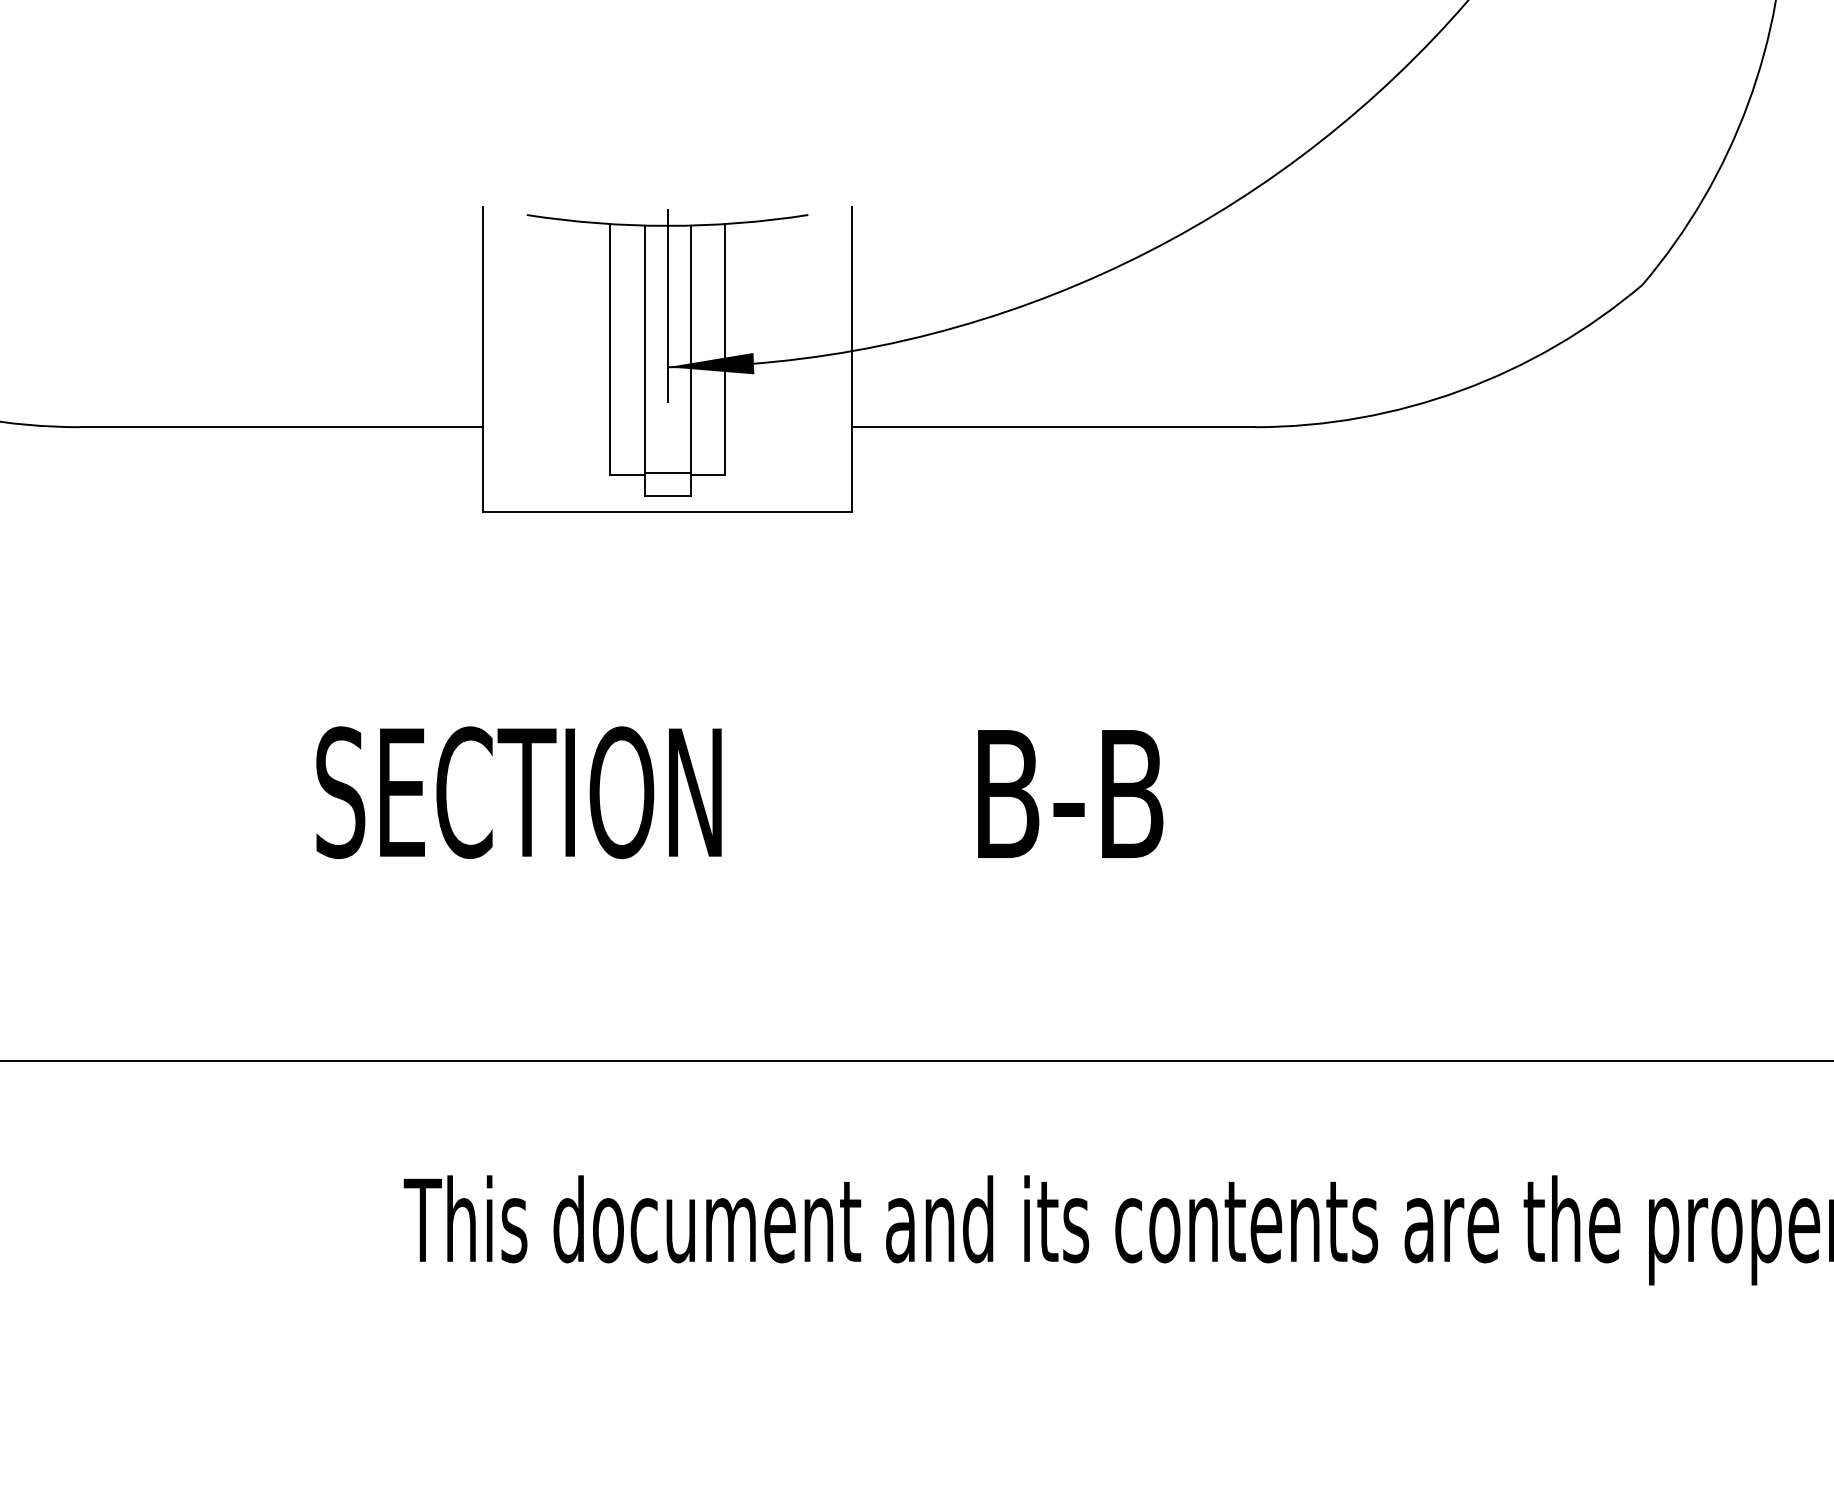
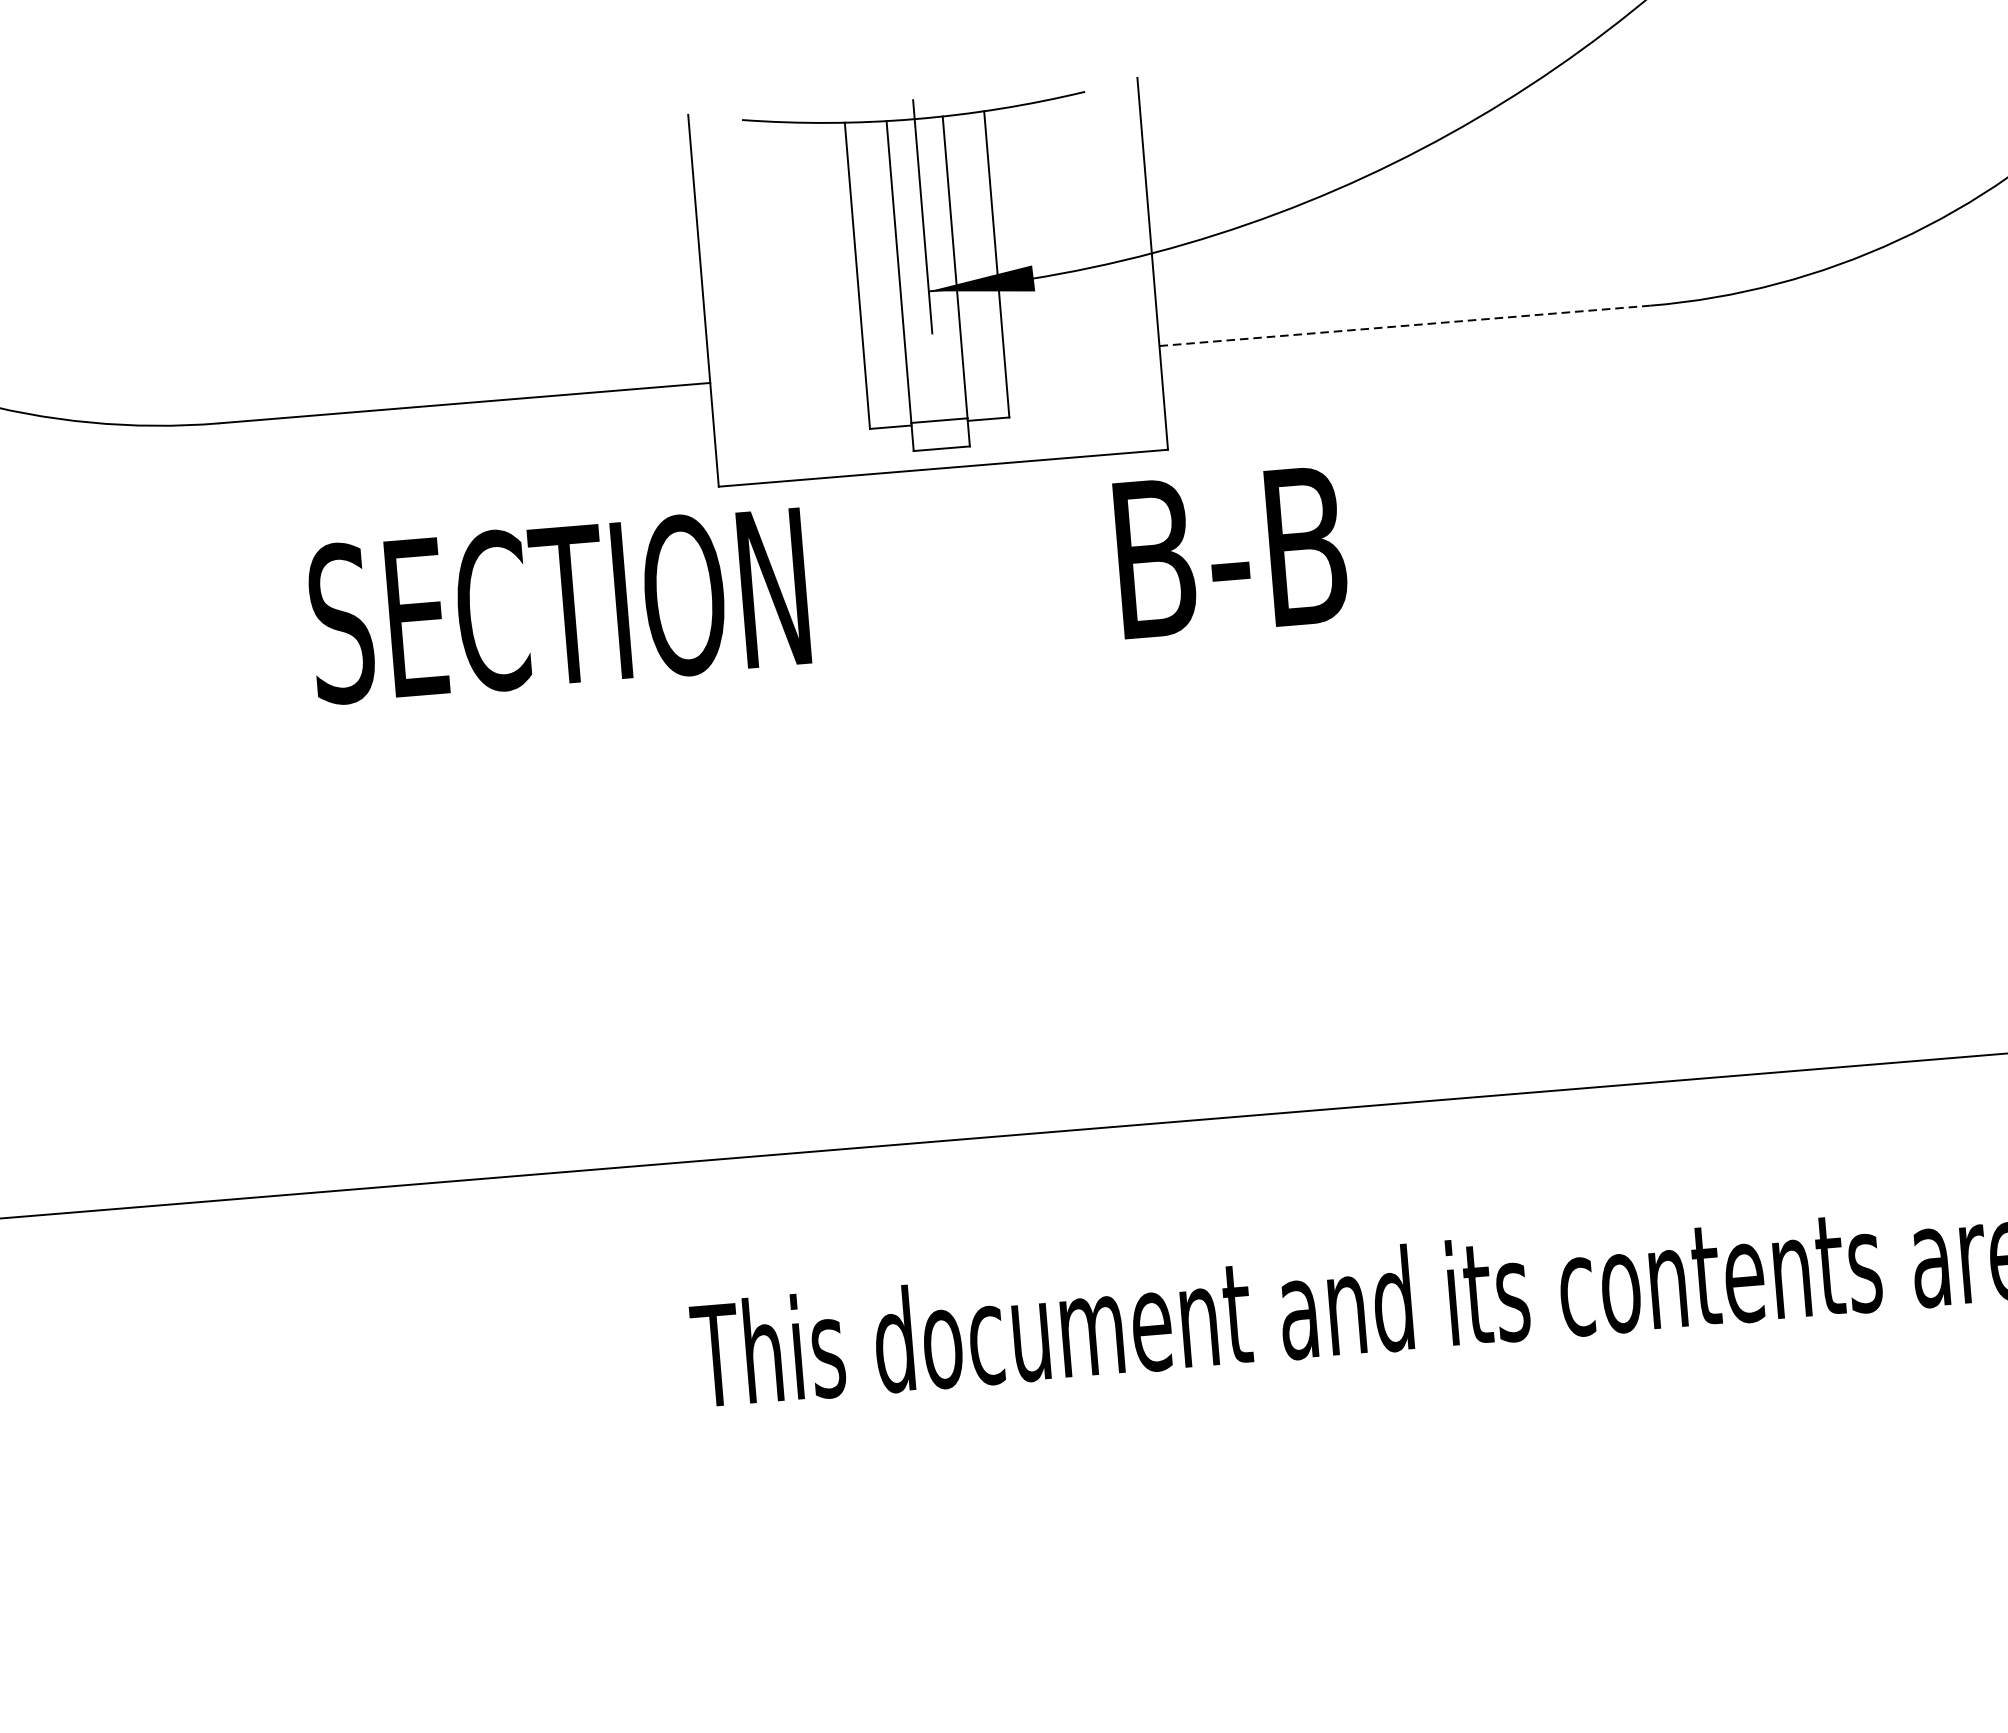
line: (1053, 427) -> (1405, 326), solid -> dashed
text: (739, 792) -> (827, 583), moved

